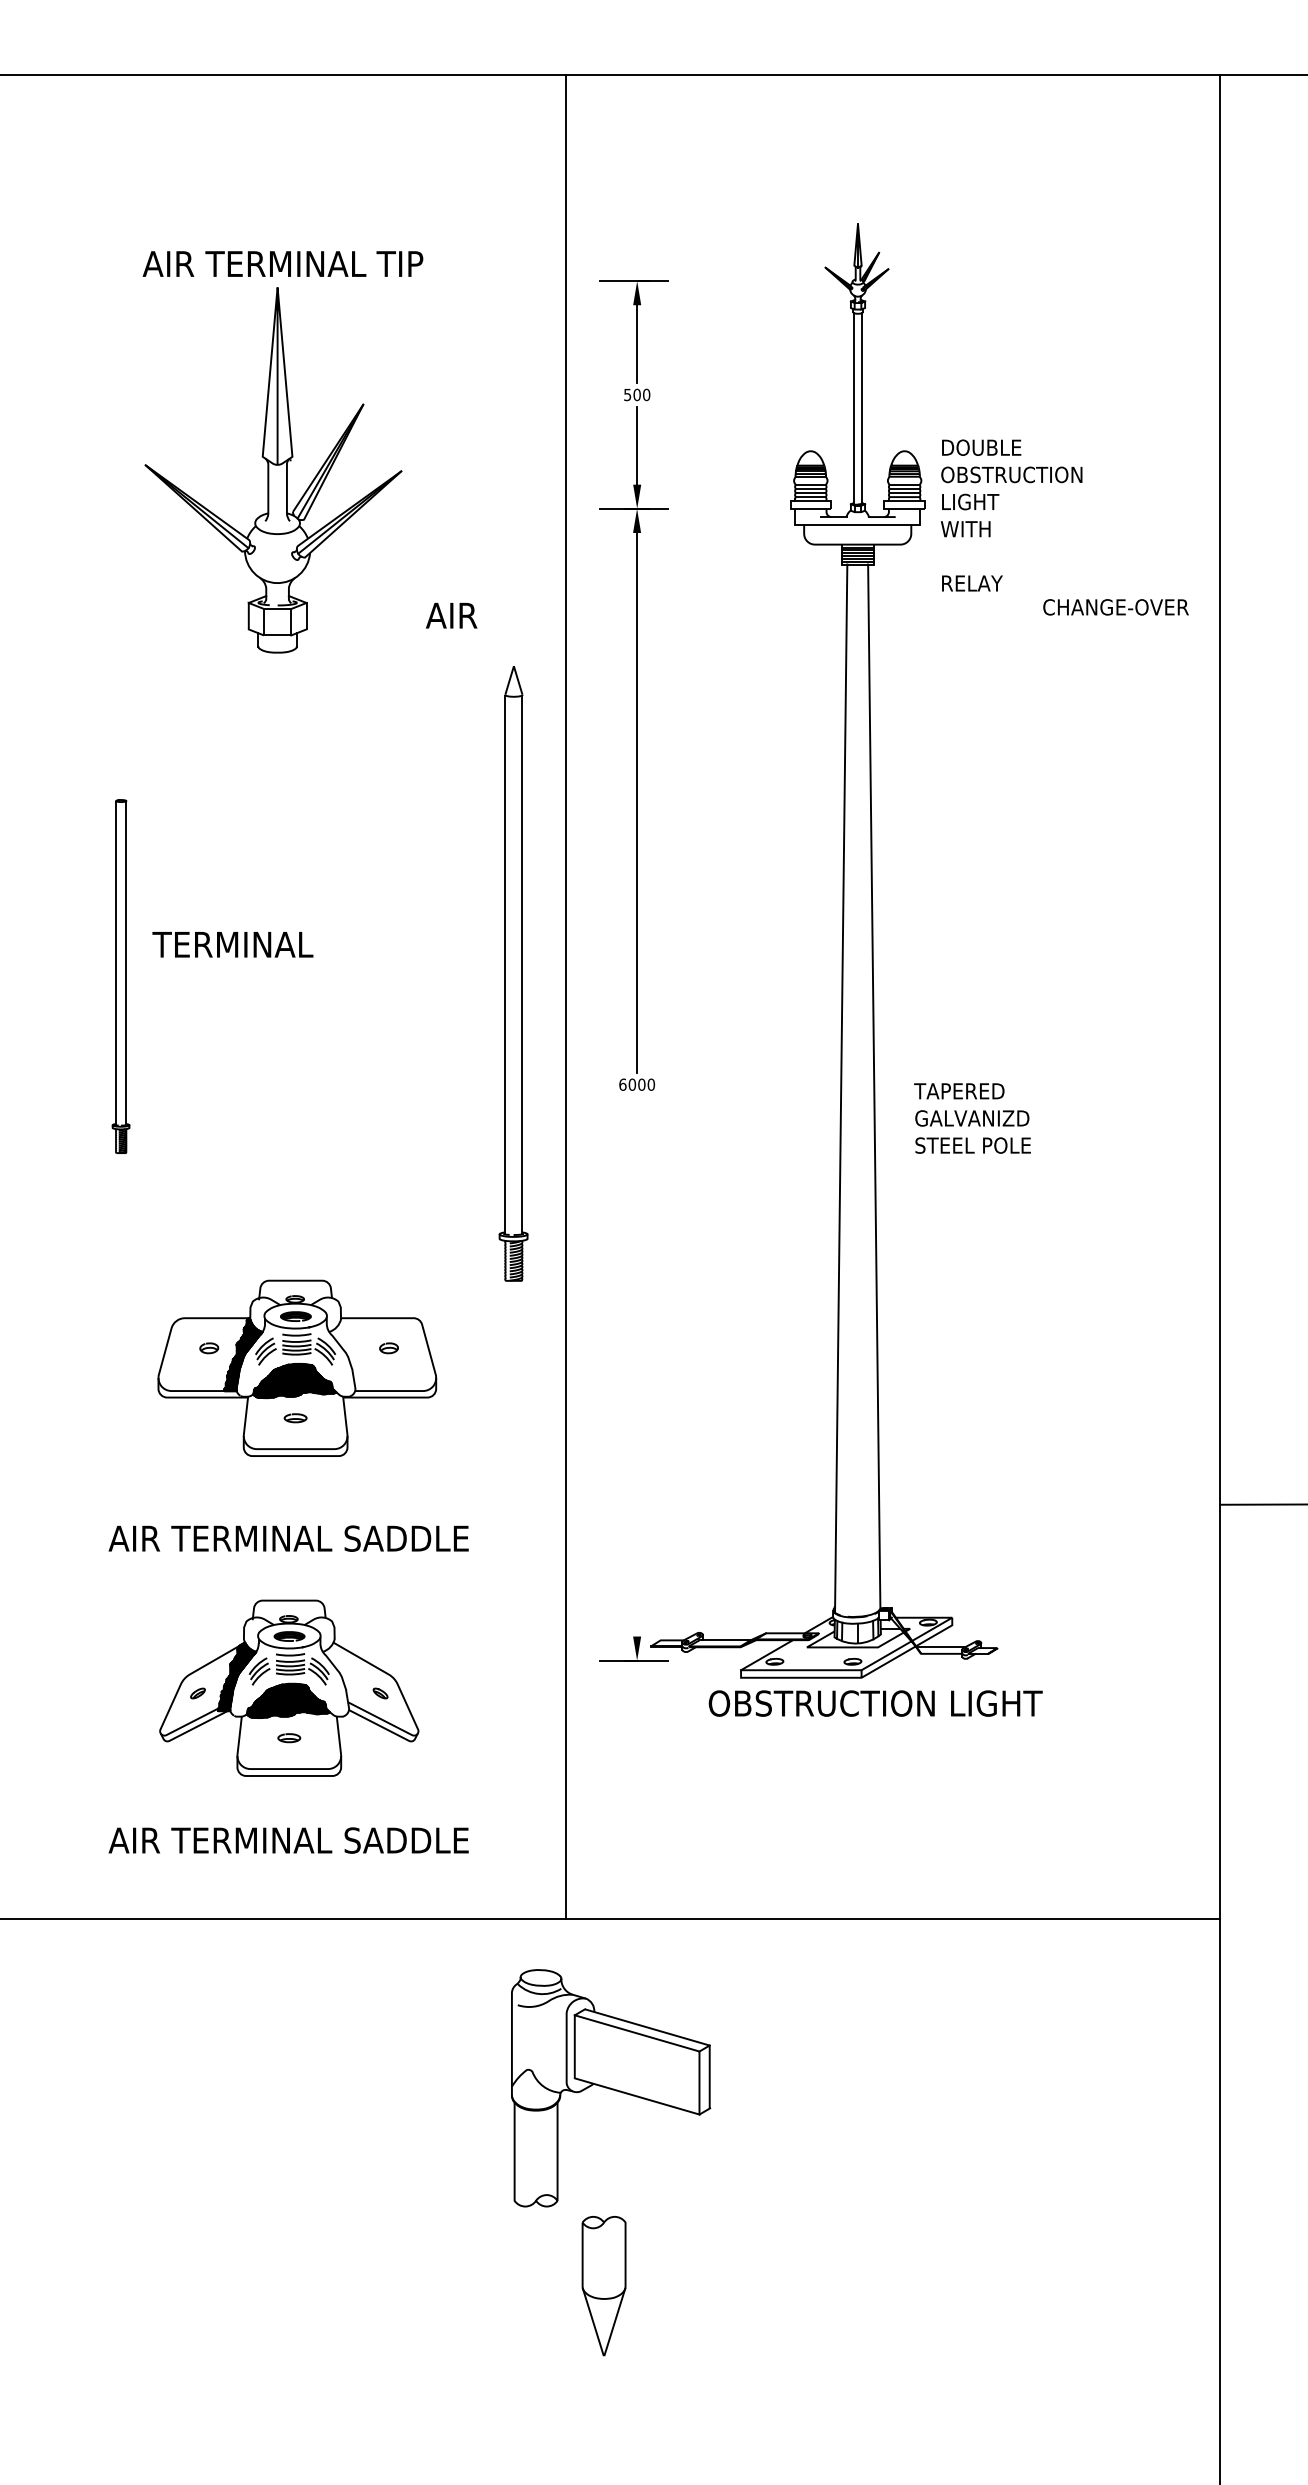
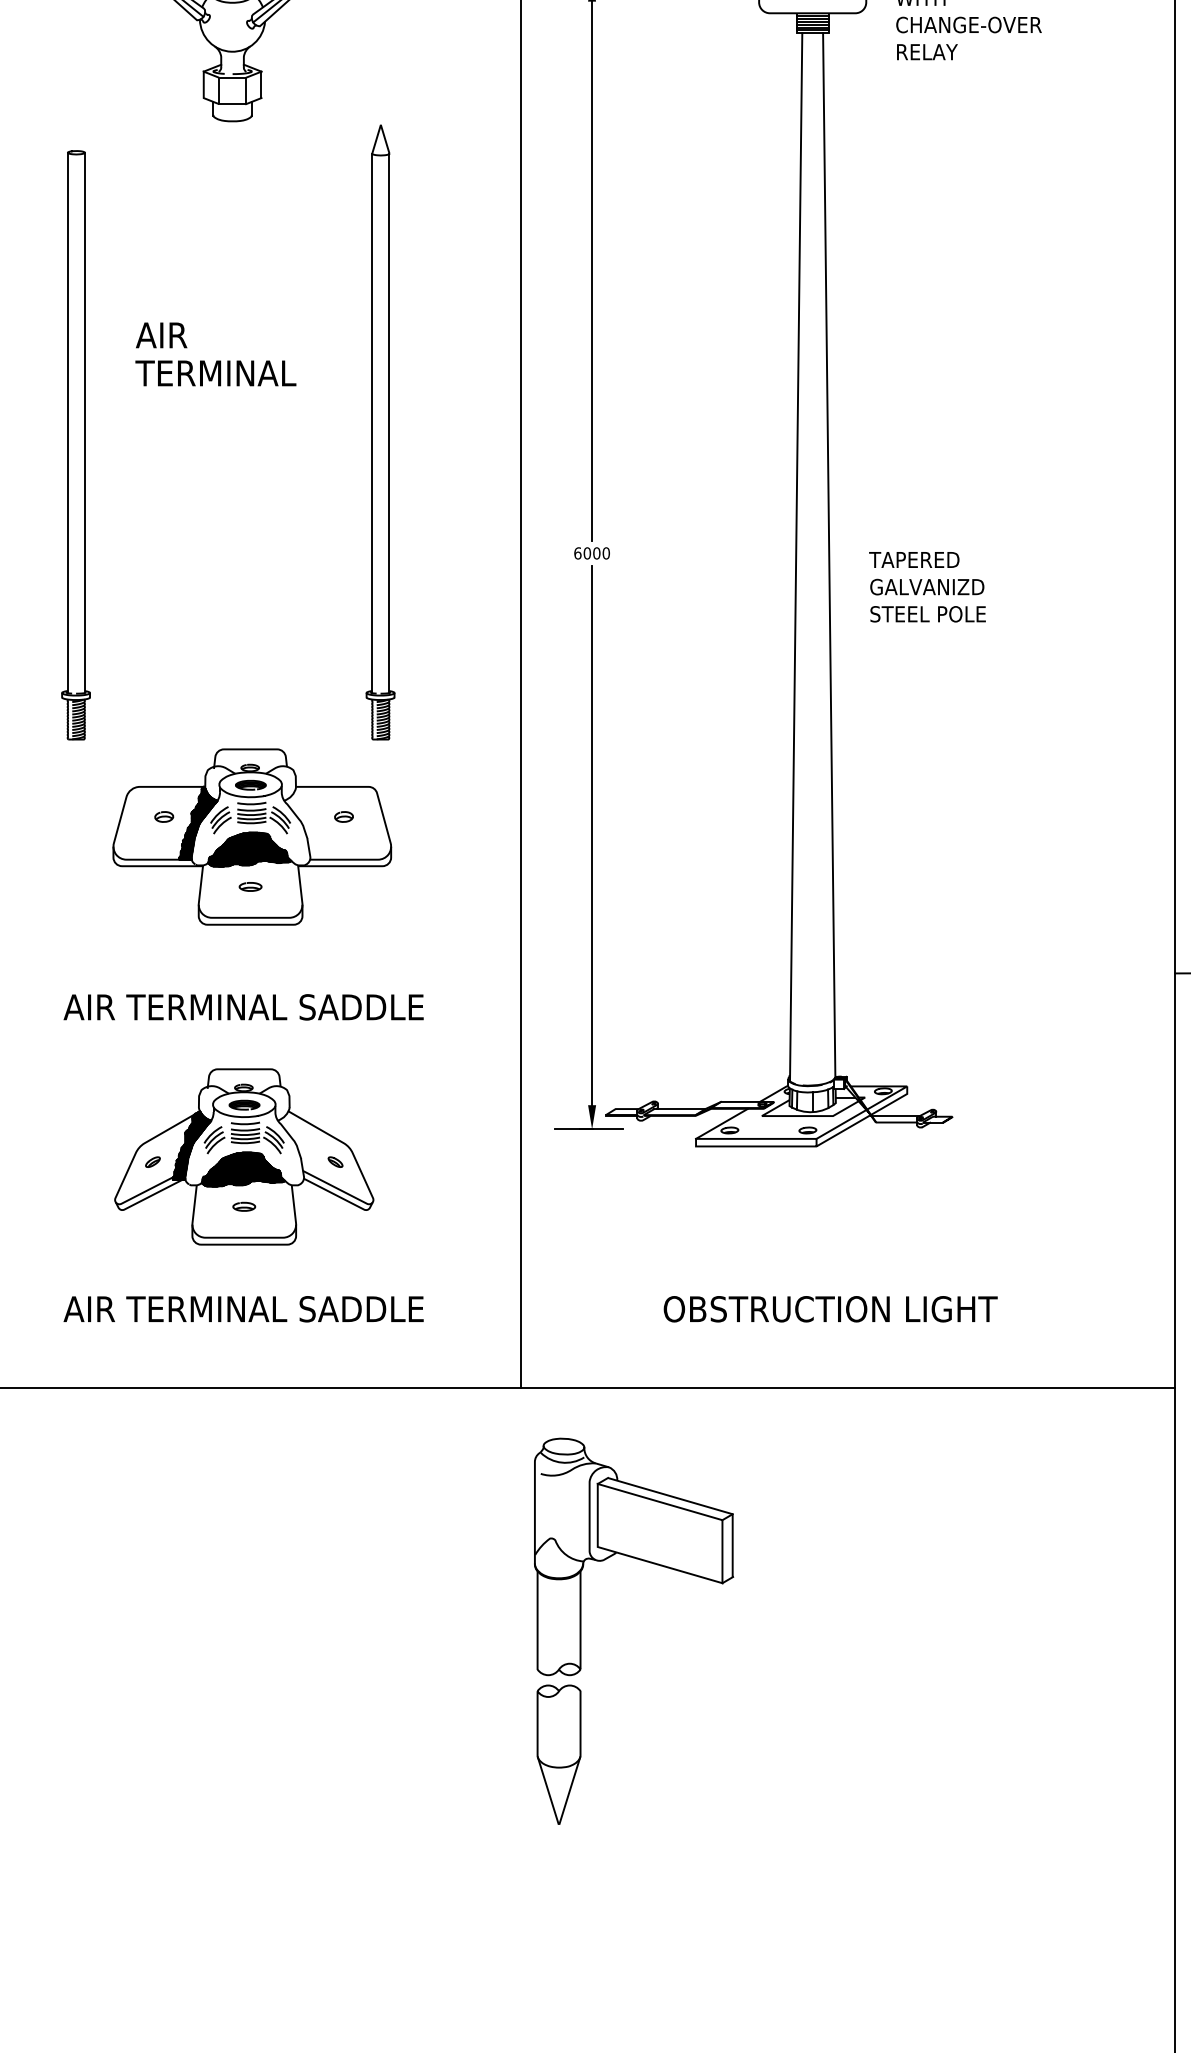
text: (1115, 607) -> (968, 25), moved
text: (451, 615) -> (161, 335), moved
text: (232, 944) -> (215, 373), moved
part: (513, 973) -> (380, 432), moved
part: (120, 976) -> (75, 445), size x1.67
line: (637, 1372) -> (592, 841), added
text: (875, 1703) -> (830, 1309), moved
part: (611, 2088) -> (634, 1557), moved

